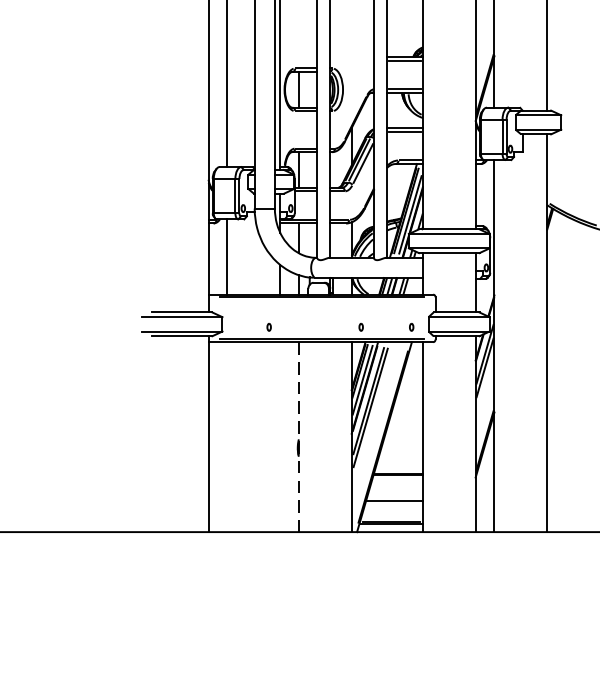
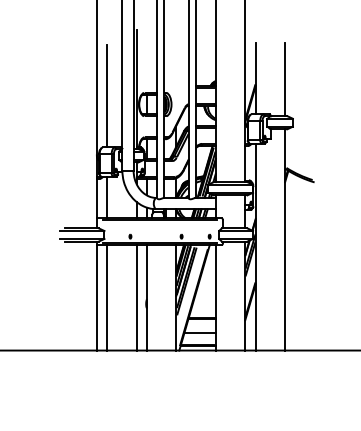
line: (227, 436) -> (107, 297), added
line: (280, 436) -> (136, 297), added
line: (298, 436) -> (146, 297), dashed -> solid

